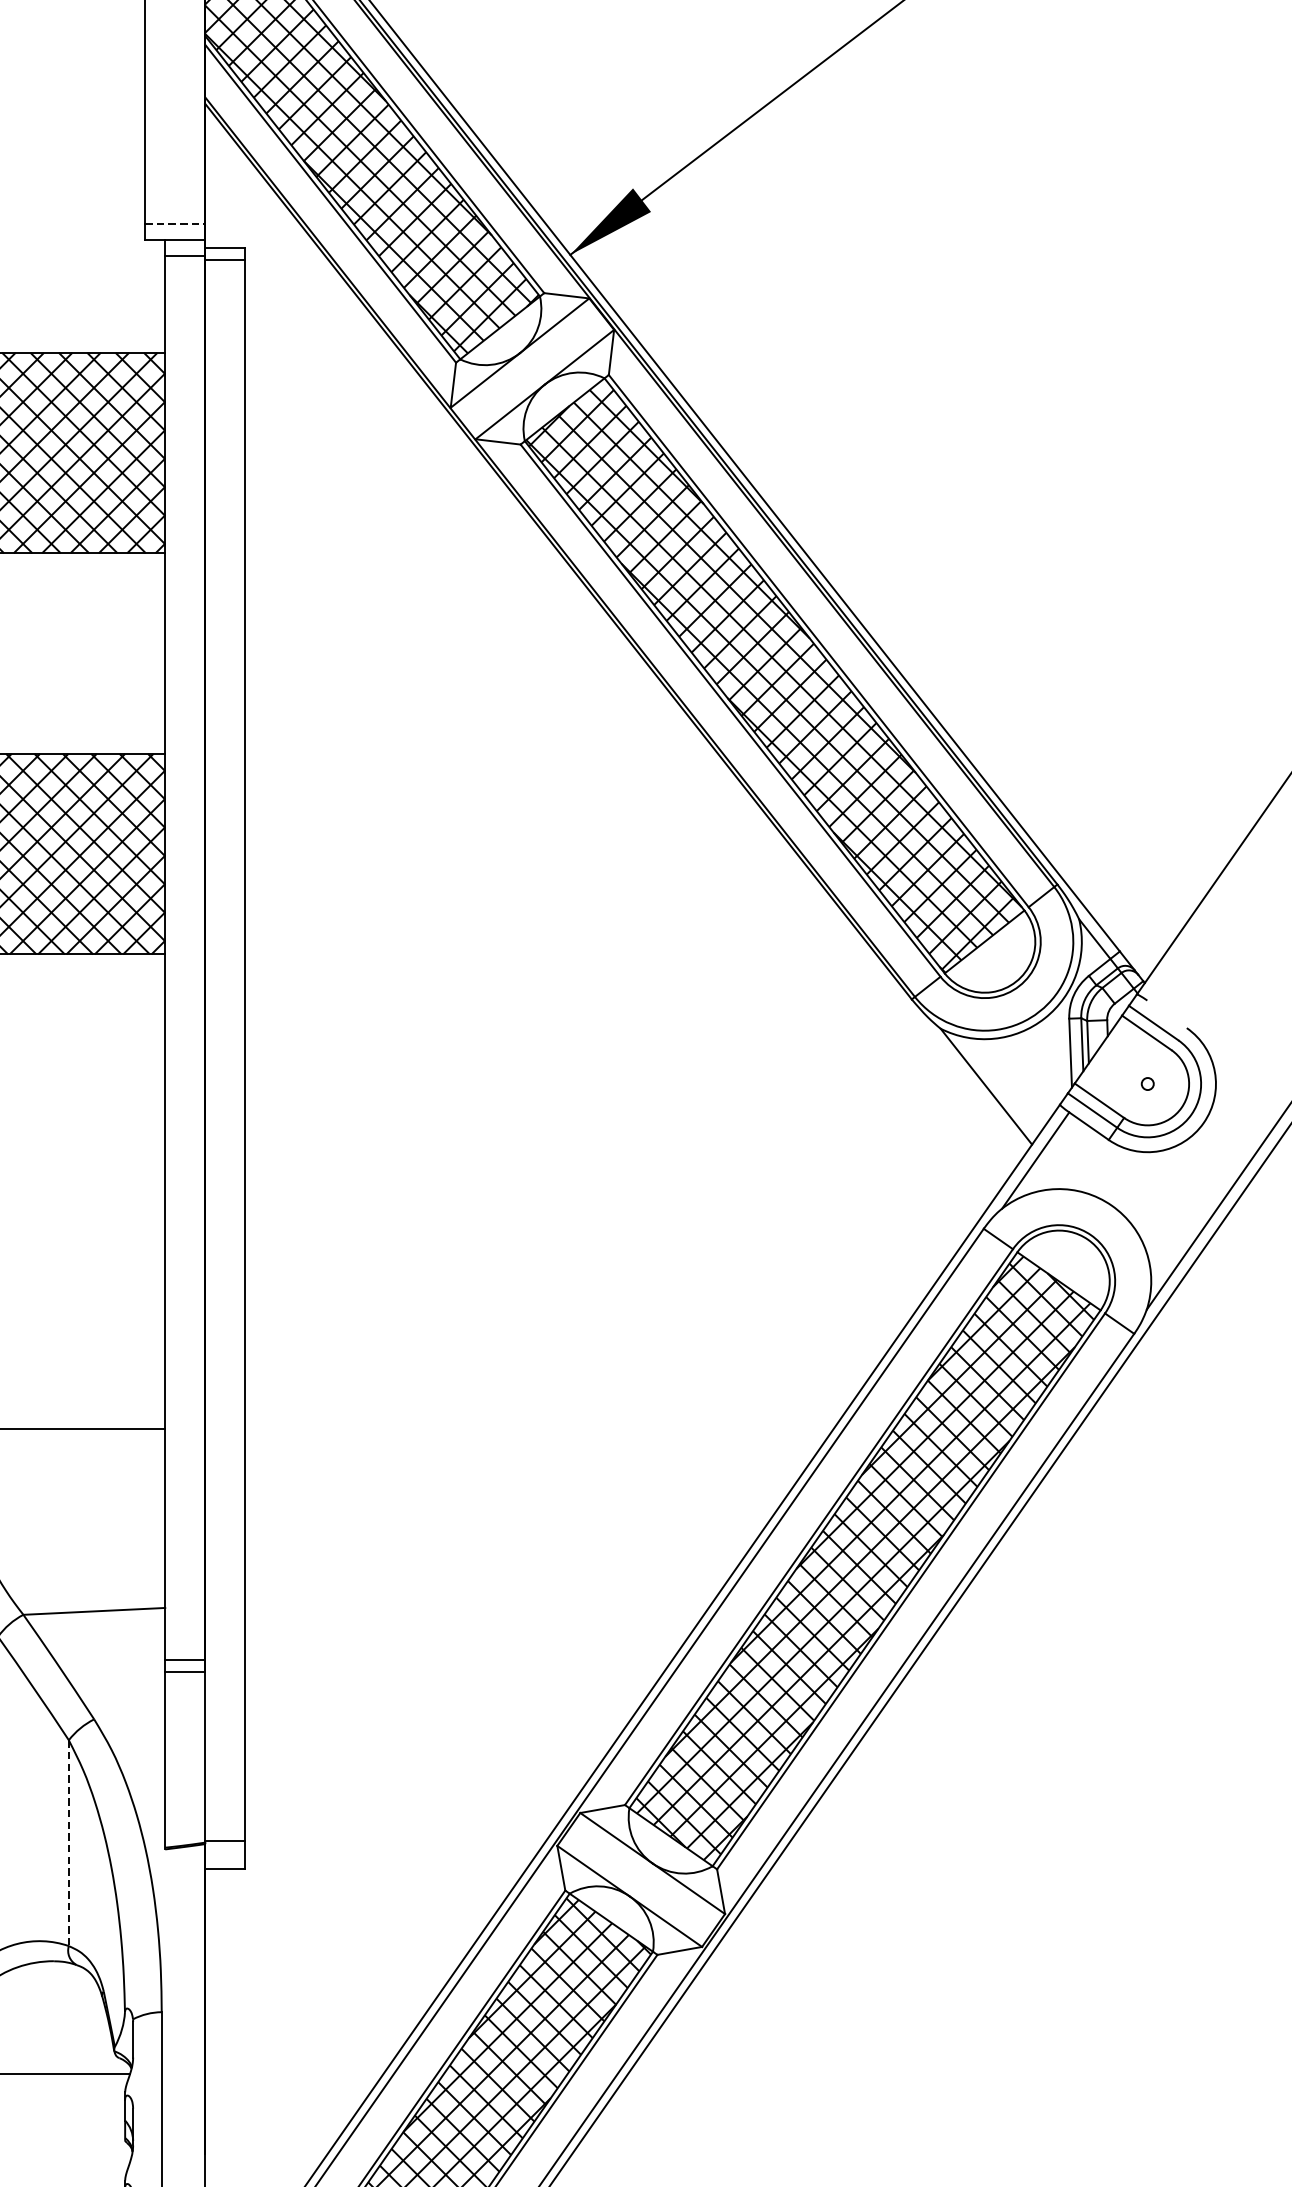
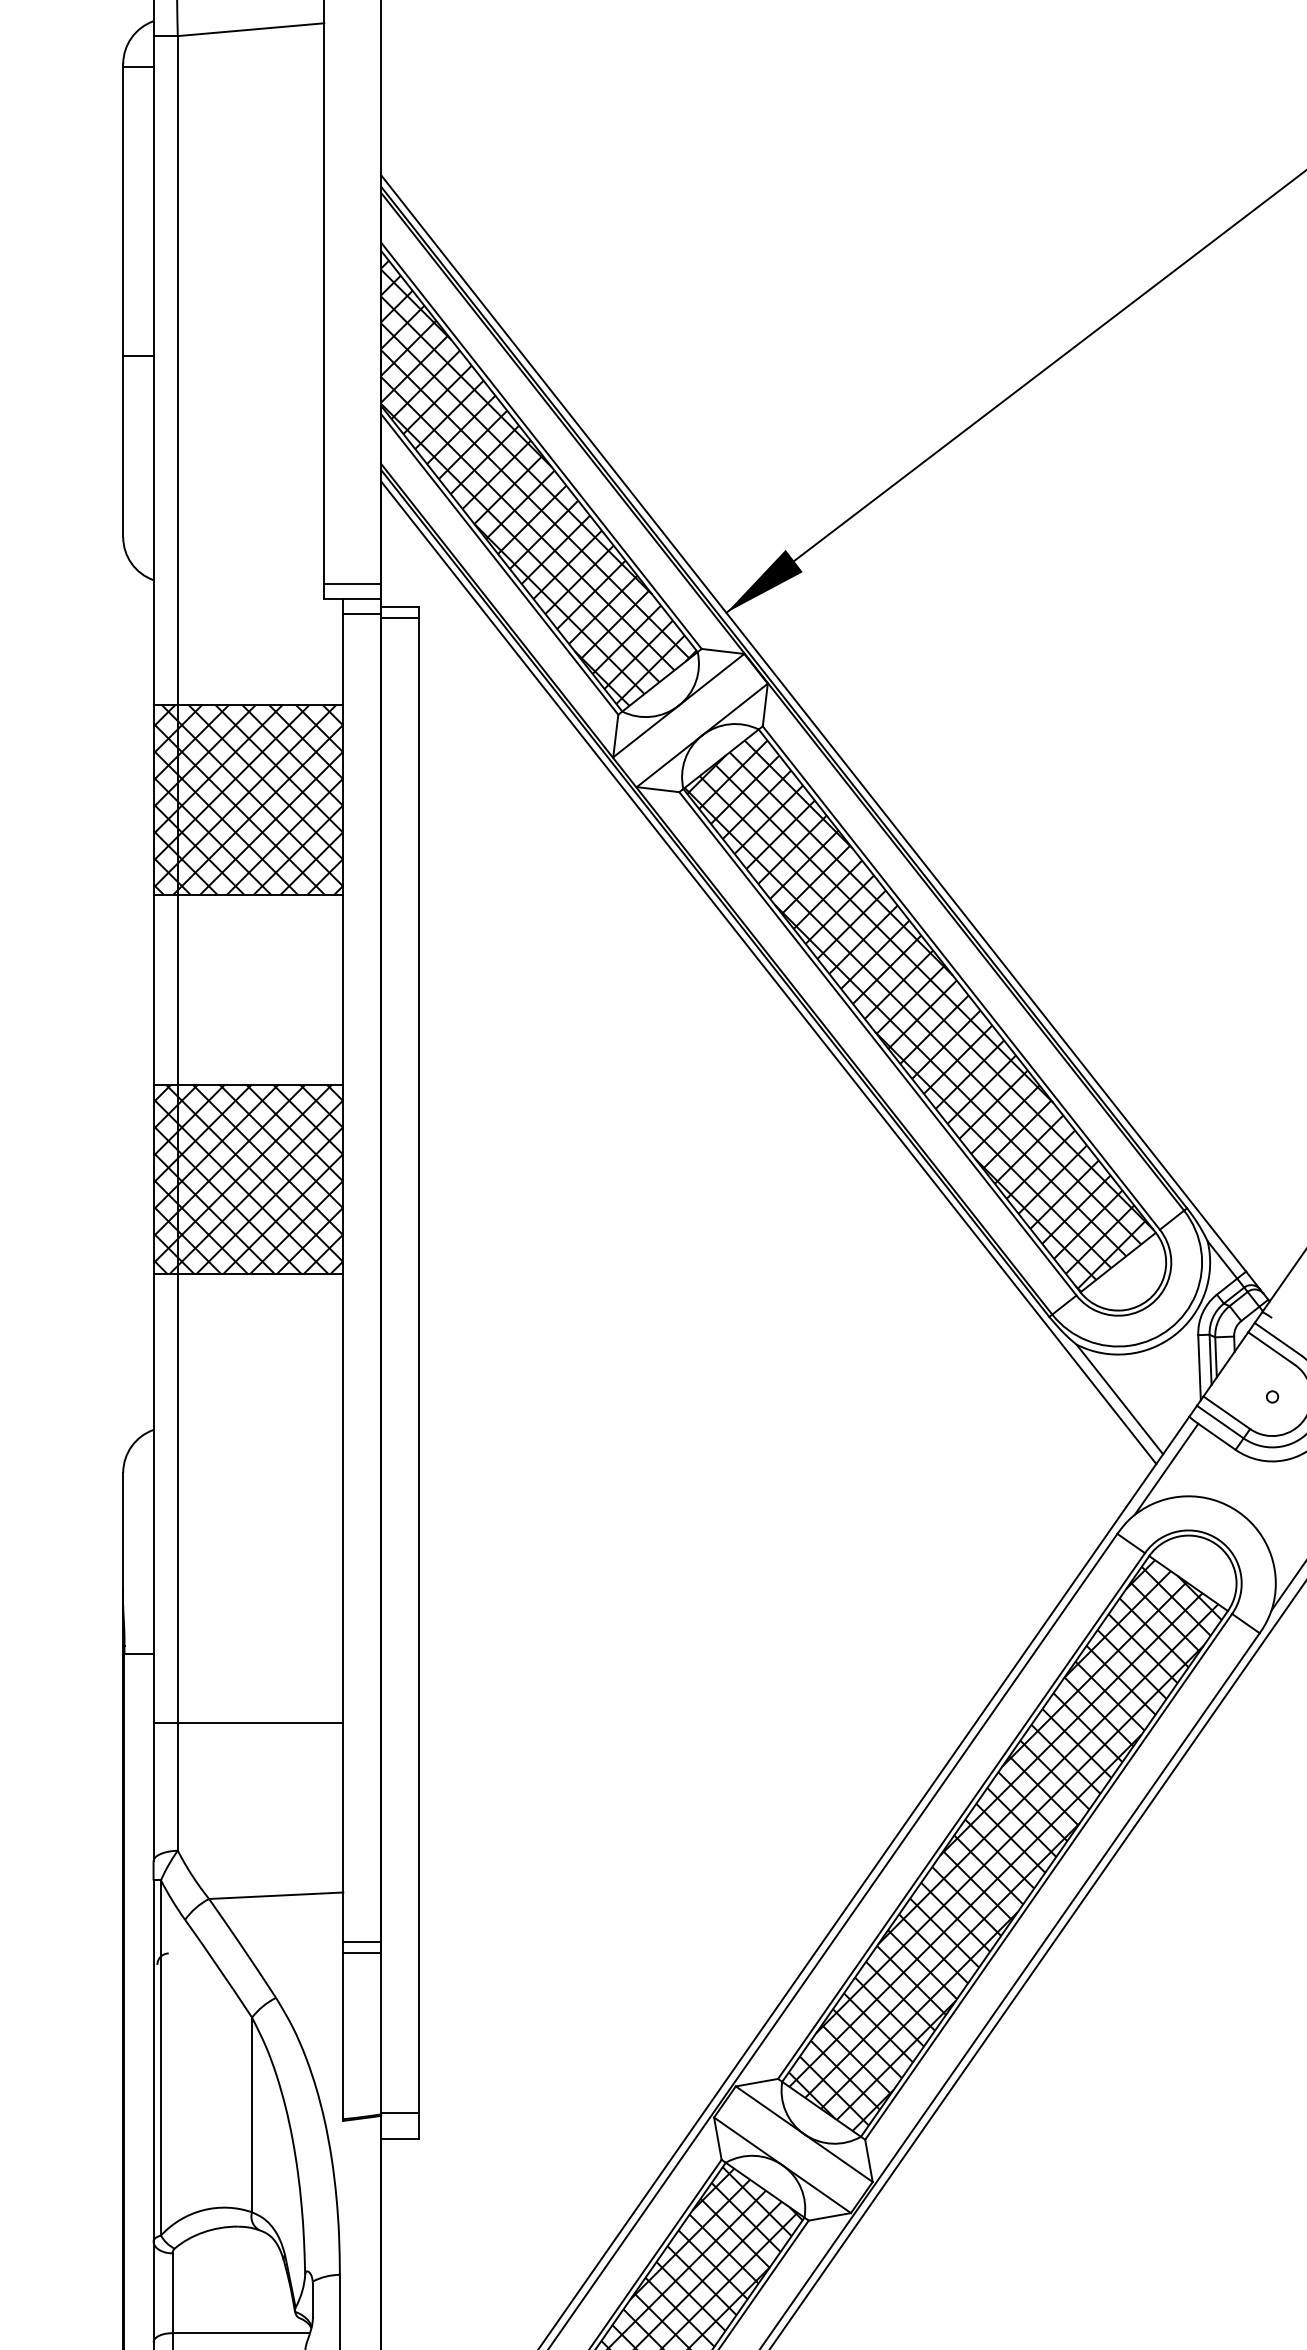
line: (176, 223) -> (353, 583), dashed -> solid
line: (614, 635) -> (768, 972), added
line: (69, 1843) -> (252, 2115), dashed -> solid

